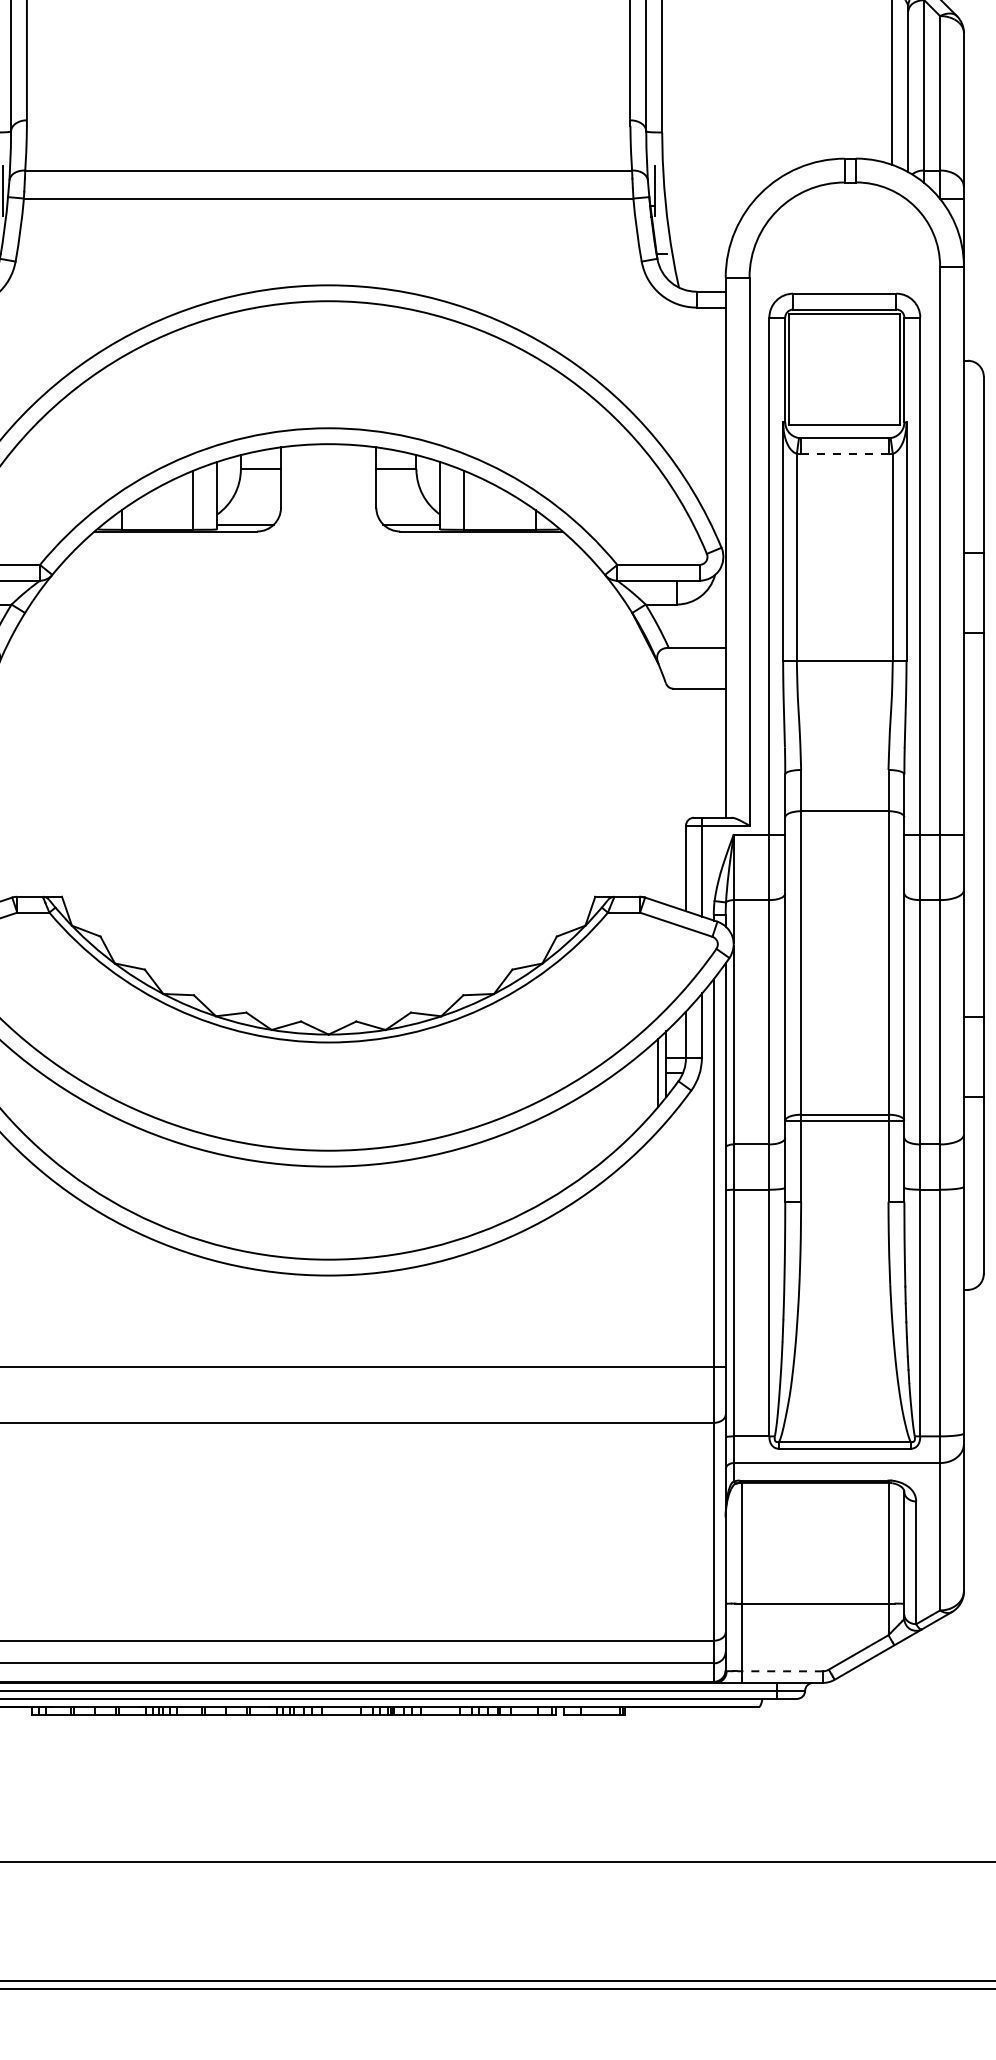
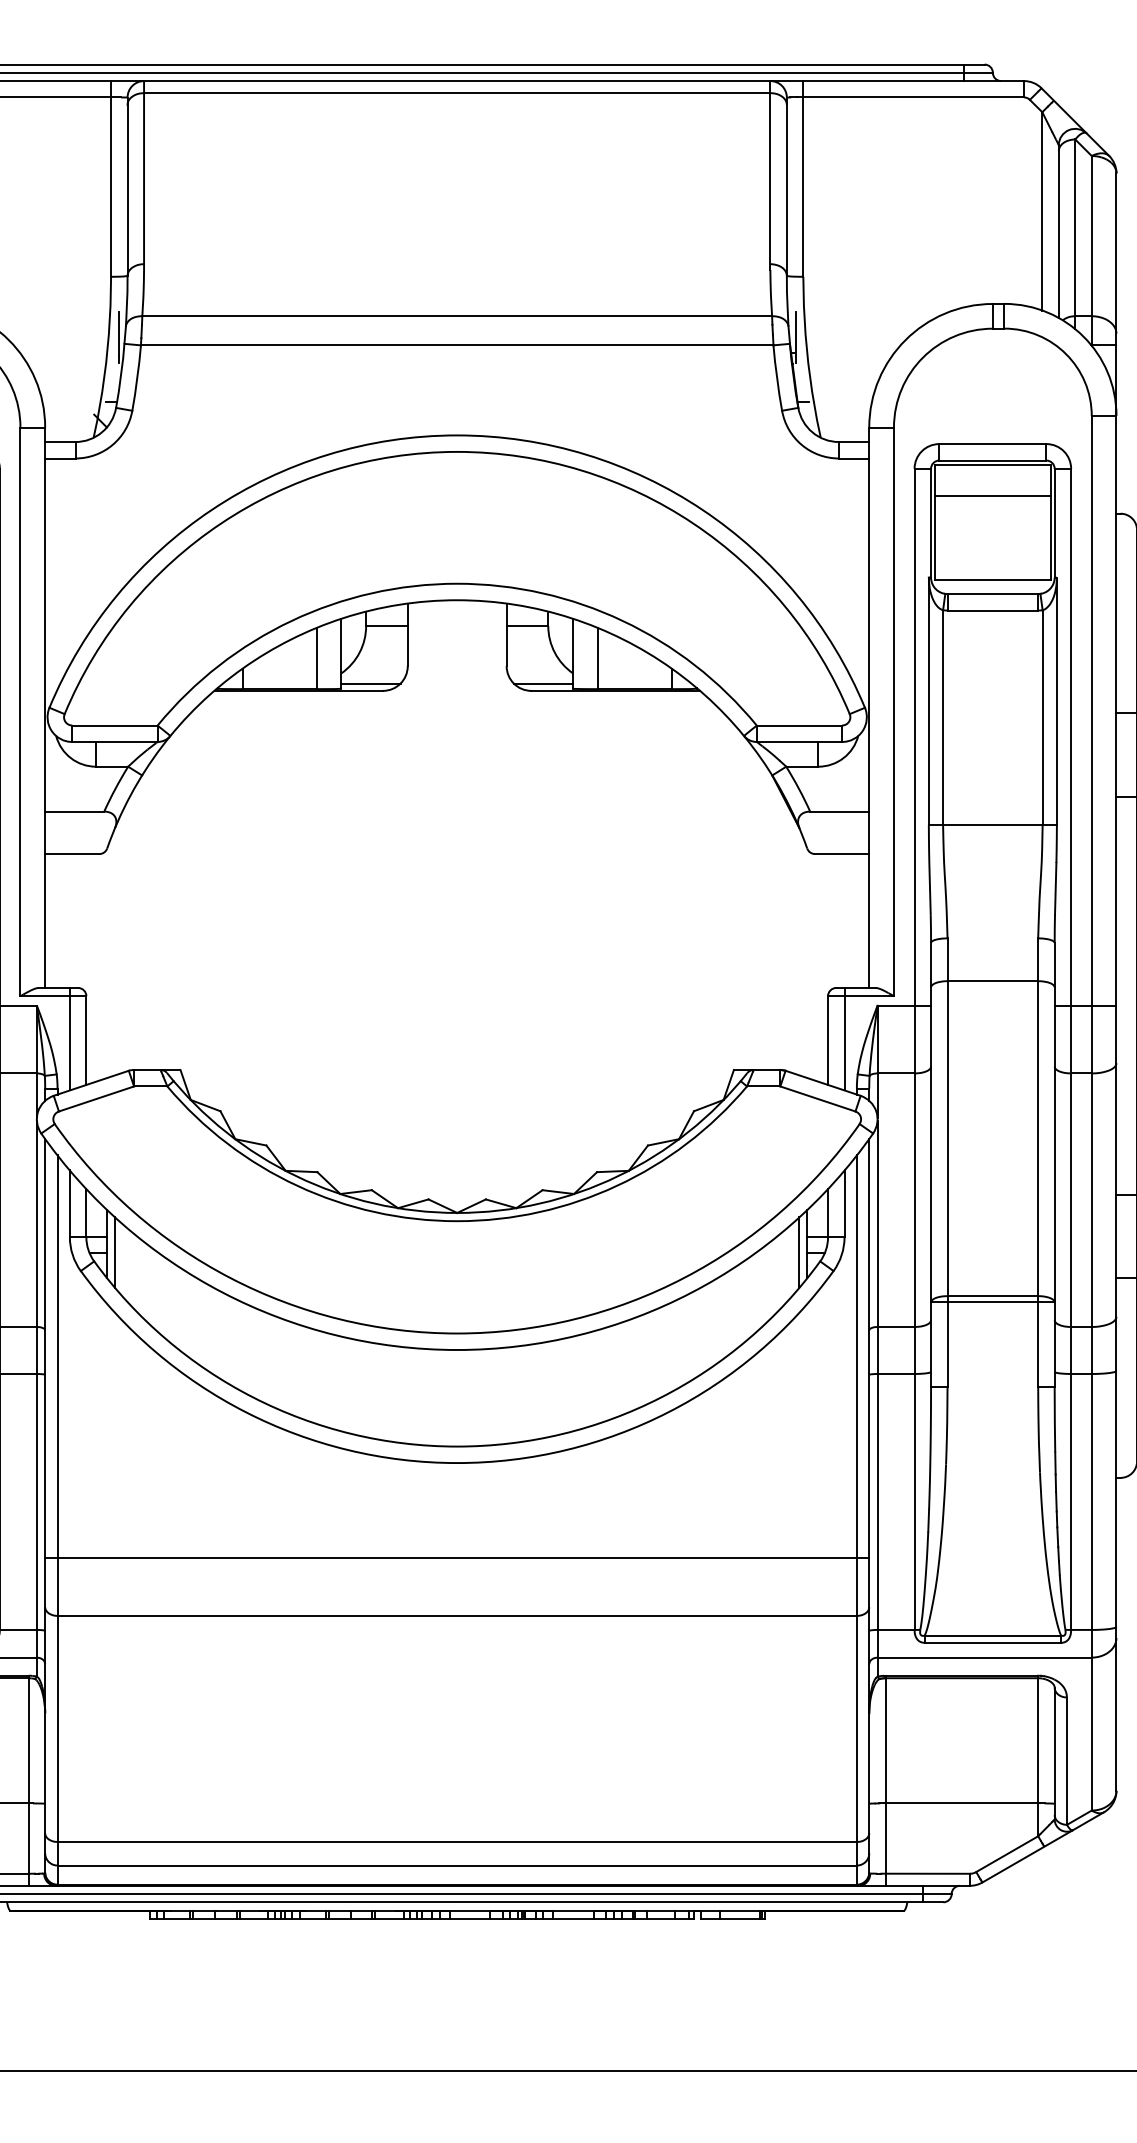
line: (844, 343) -> (992, 495), added
line: (844, 454) -> (992, 610), dashed -> solid
line: (779, 1671) -> (925, 1873), dashed -> solid

